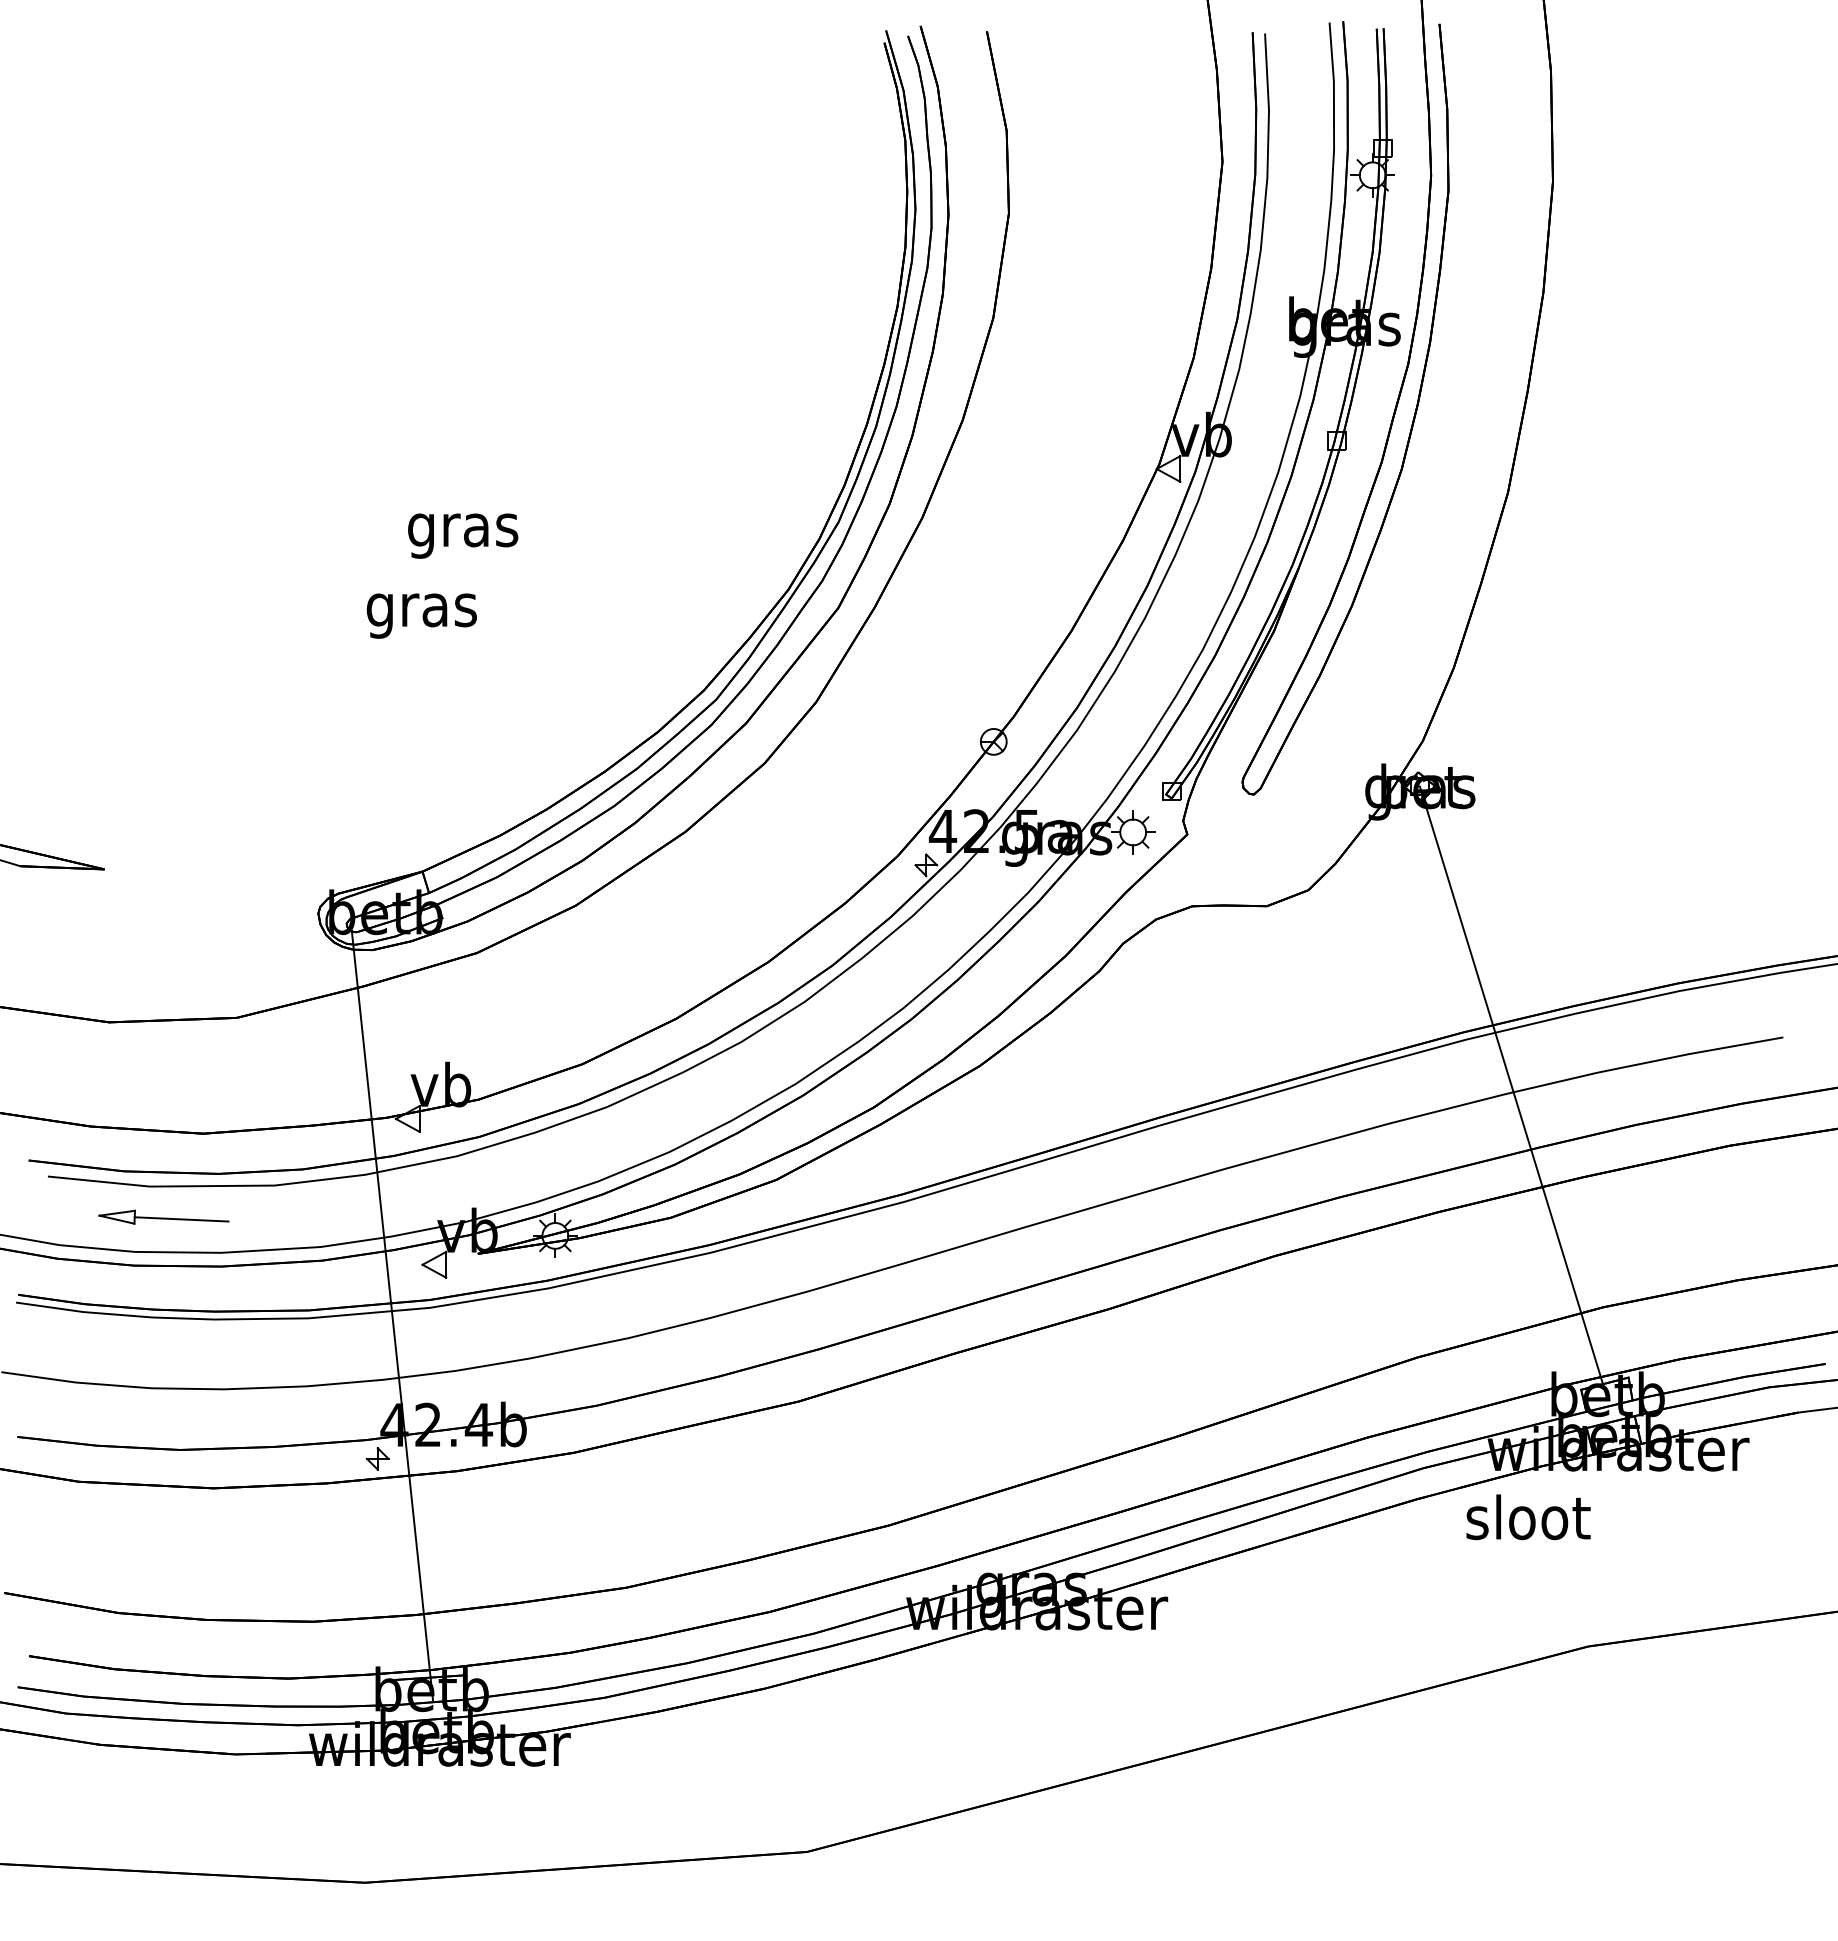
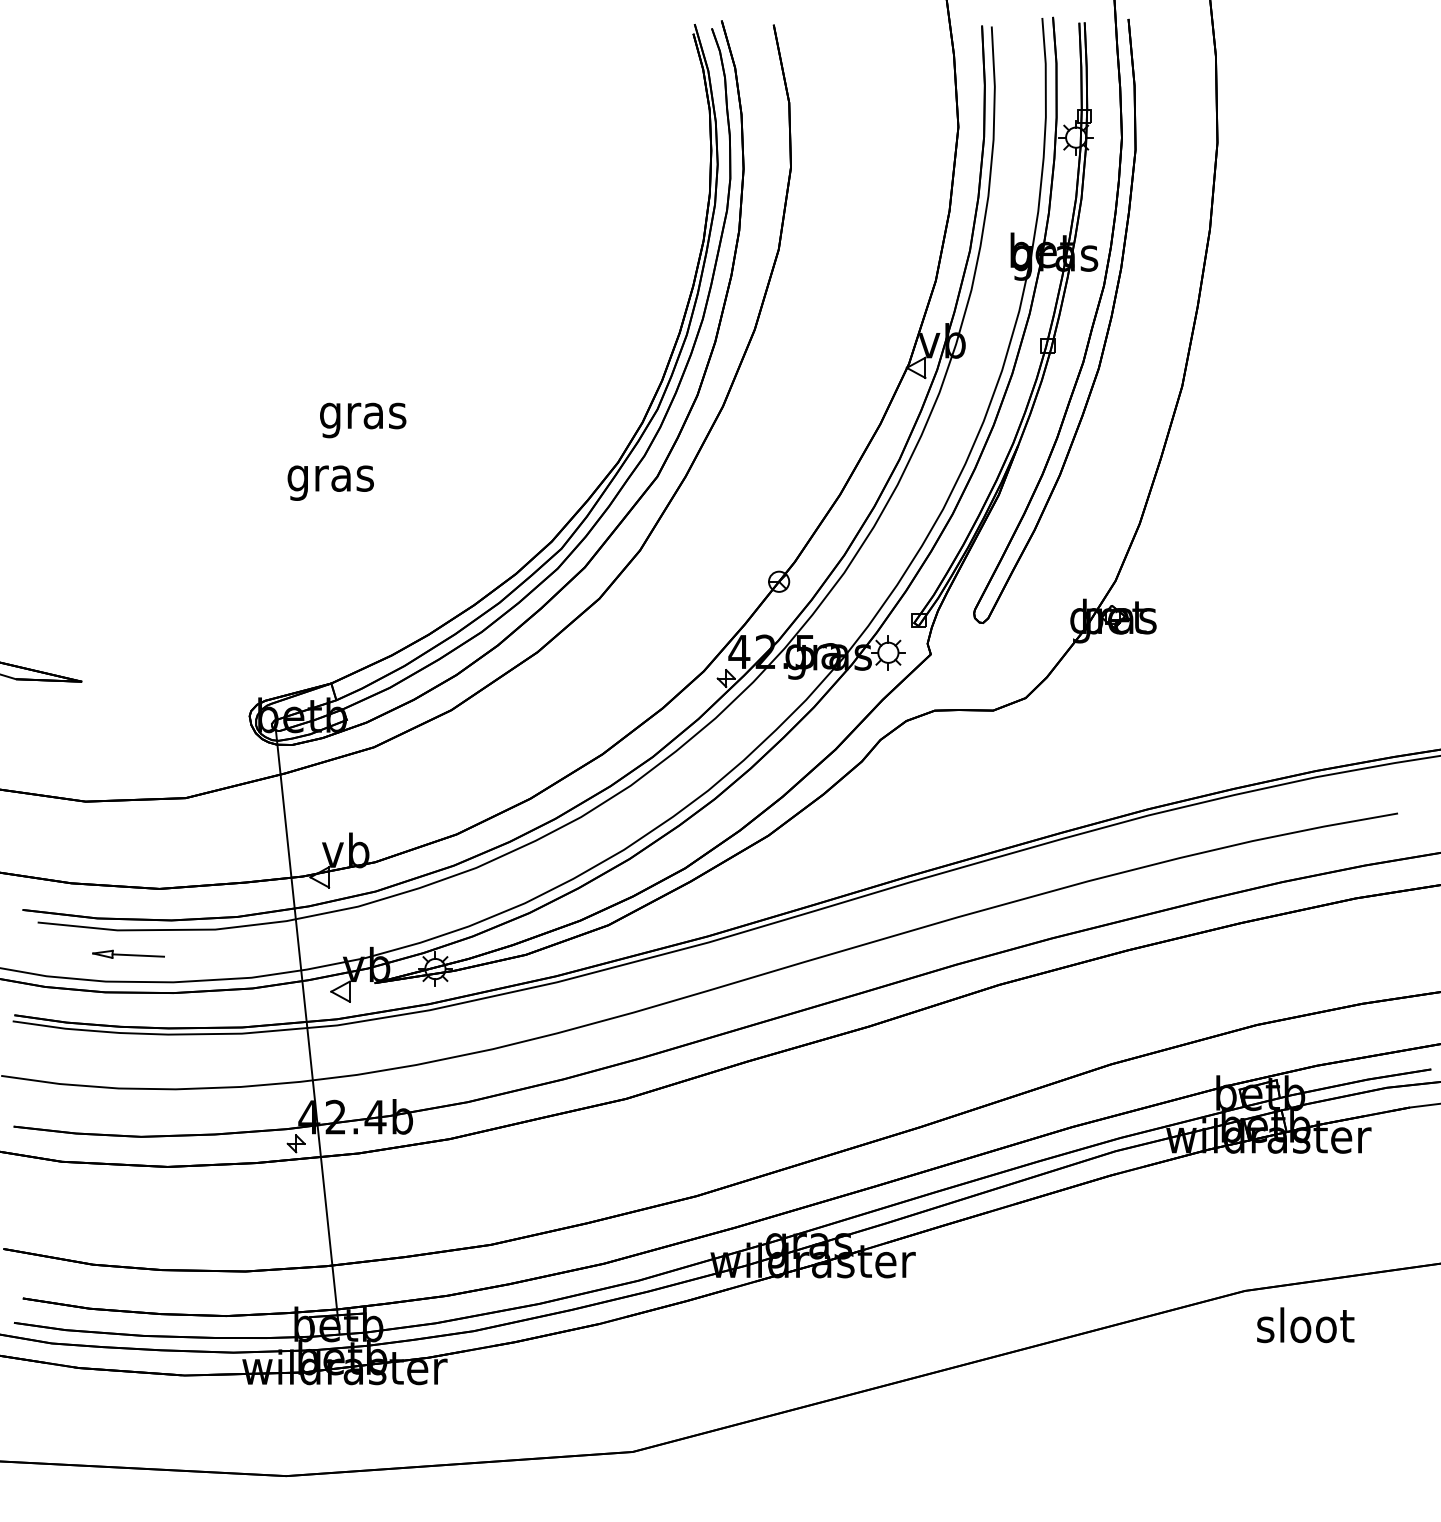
line: (1513, 1092) -> (1186, 856), removed
part: (163, 1216) -> (128, 953), size x0.7
text: (1528, 1517) -> (1305, 1325), moved

